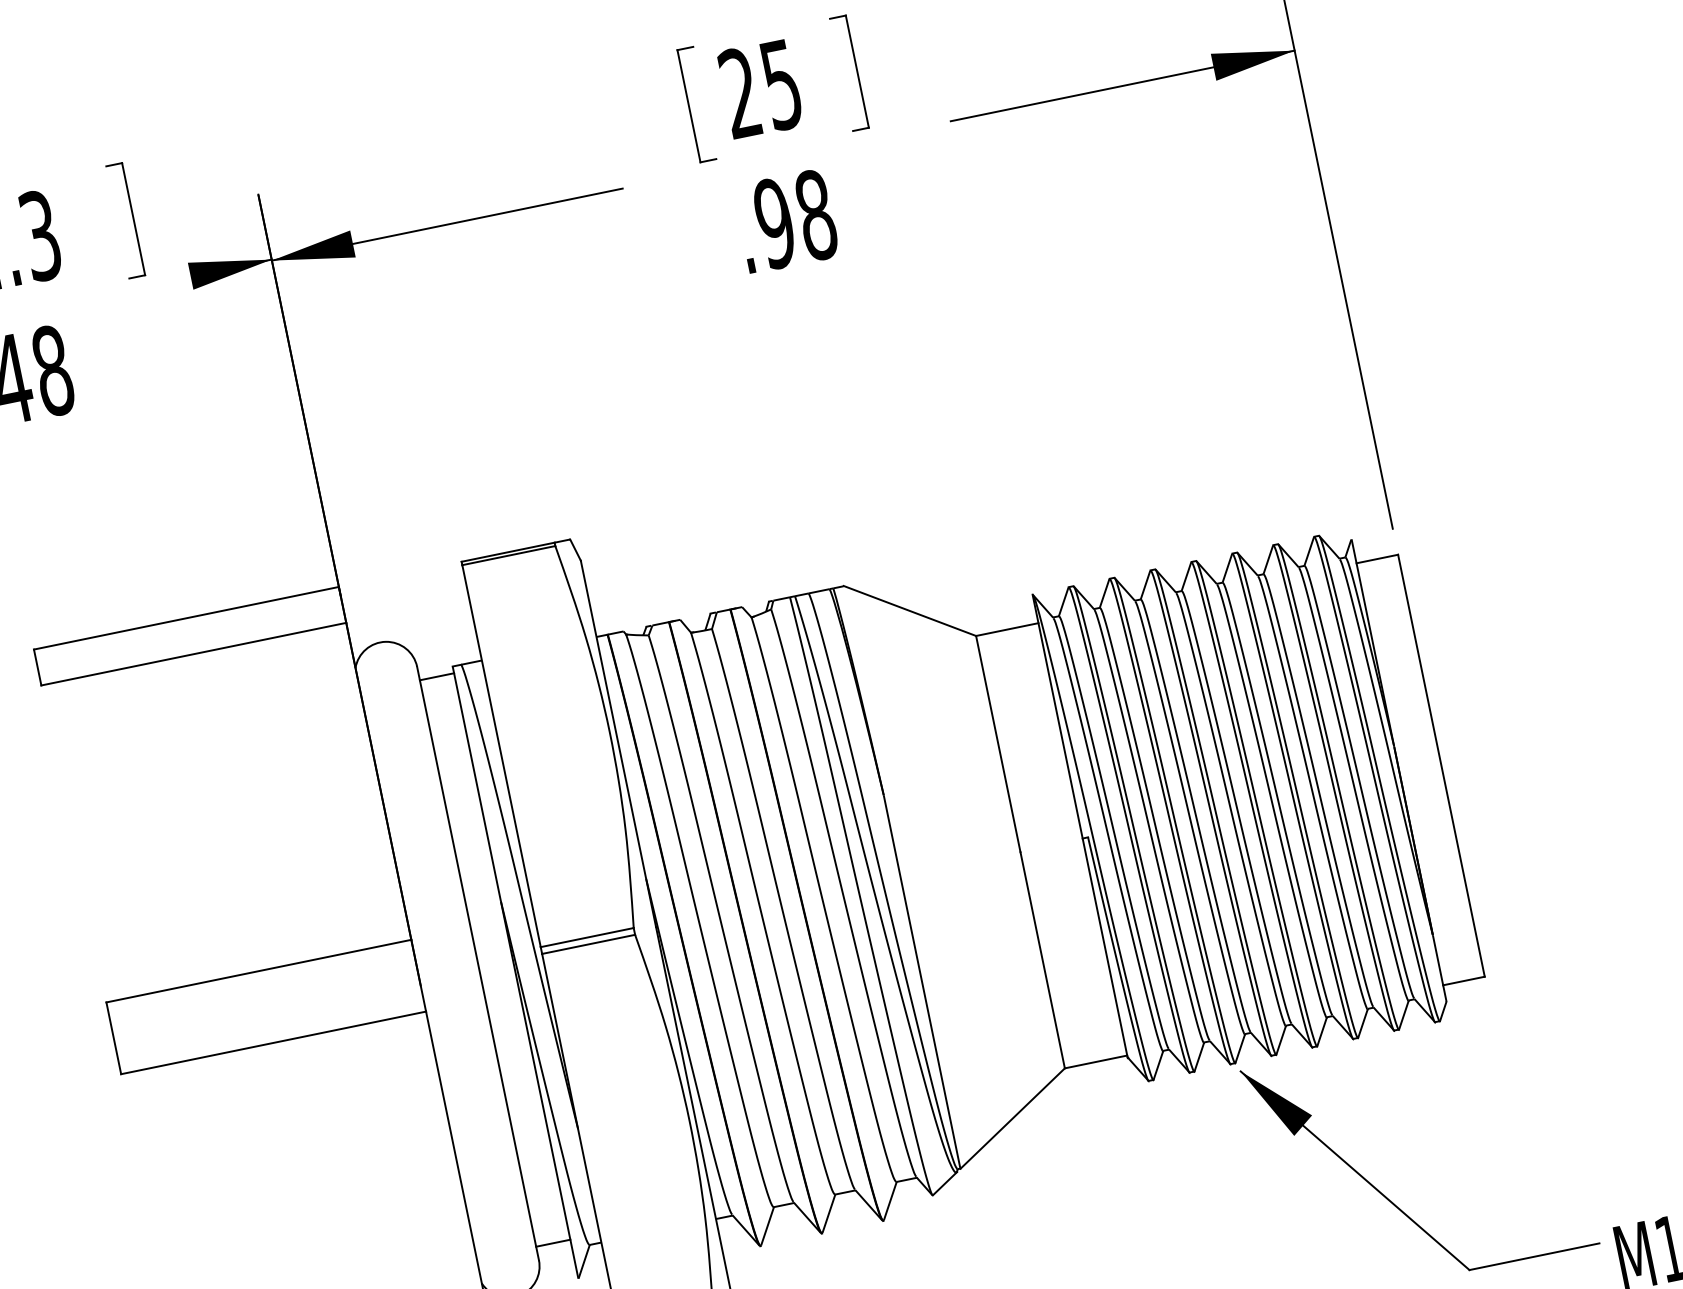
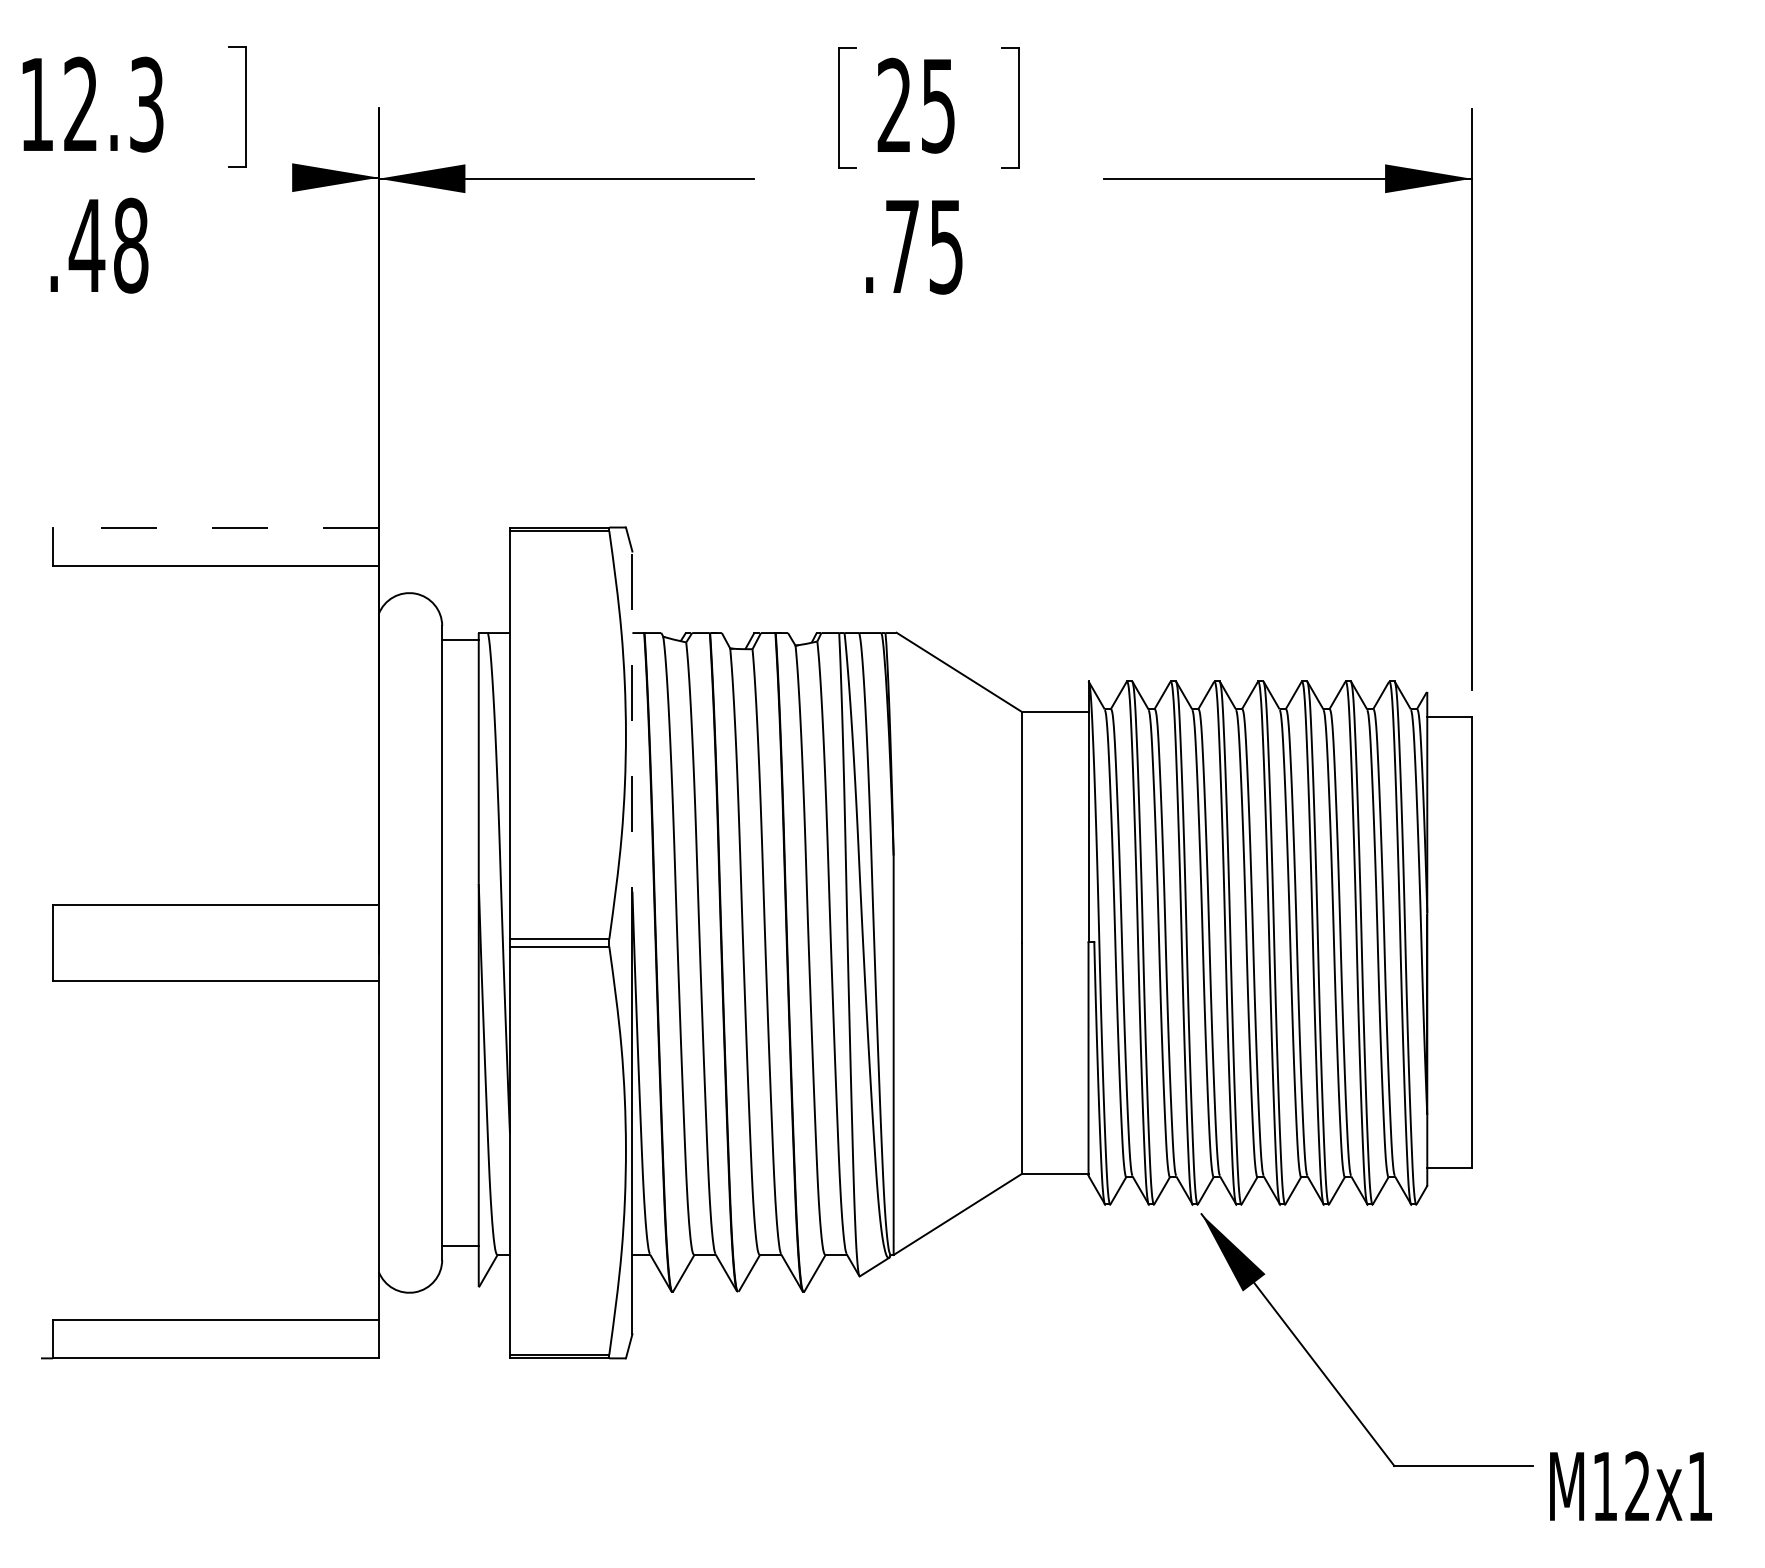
text: (795, 219) -> (924, 246), .98 -> .75
line: (186, 618) -> (215, 527), solid -> dashed
line: (618, 744) -> (632, 747), solid -> dashed

